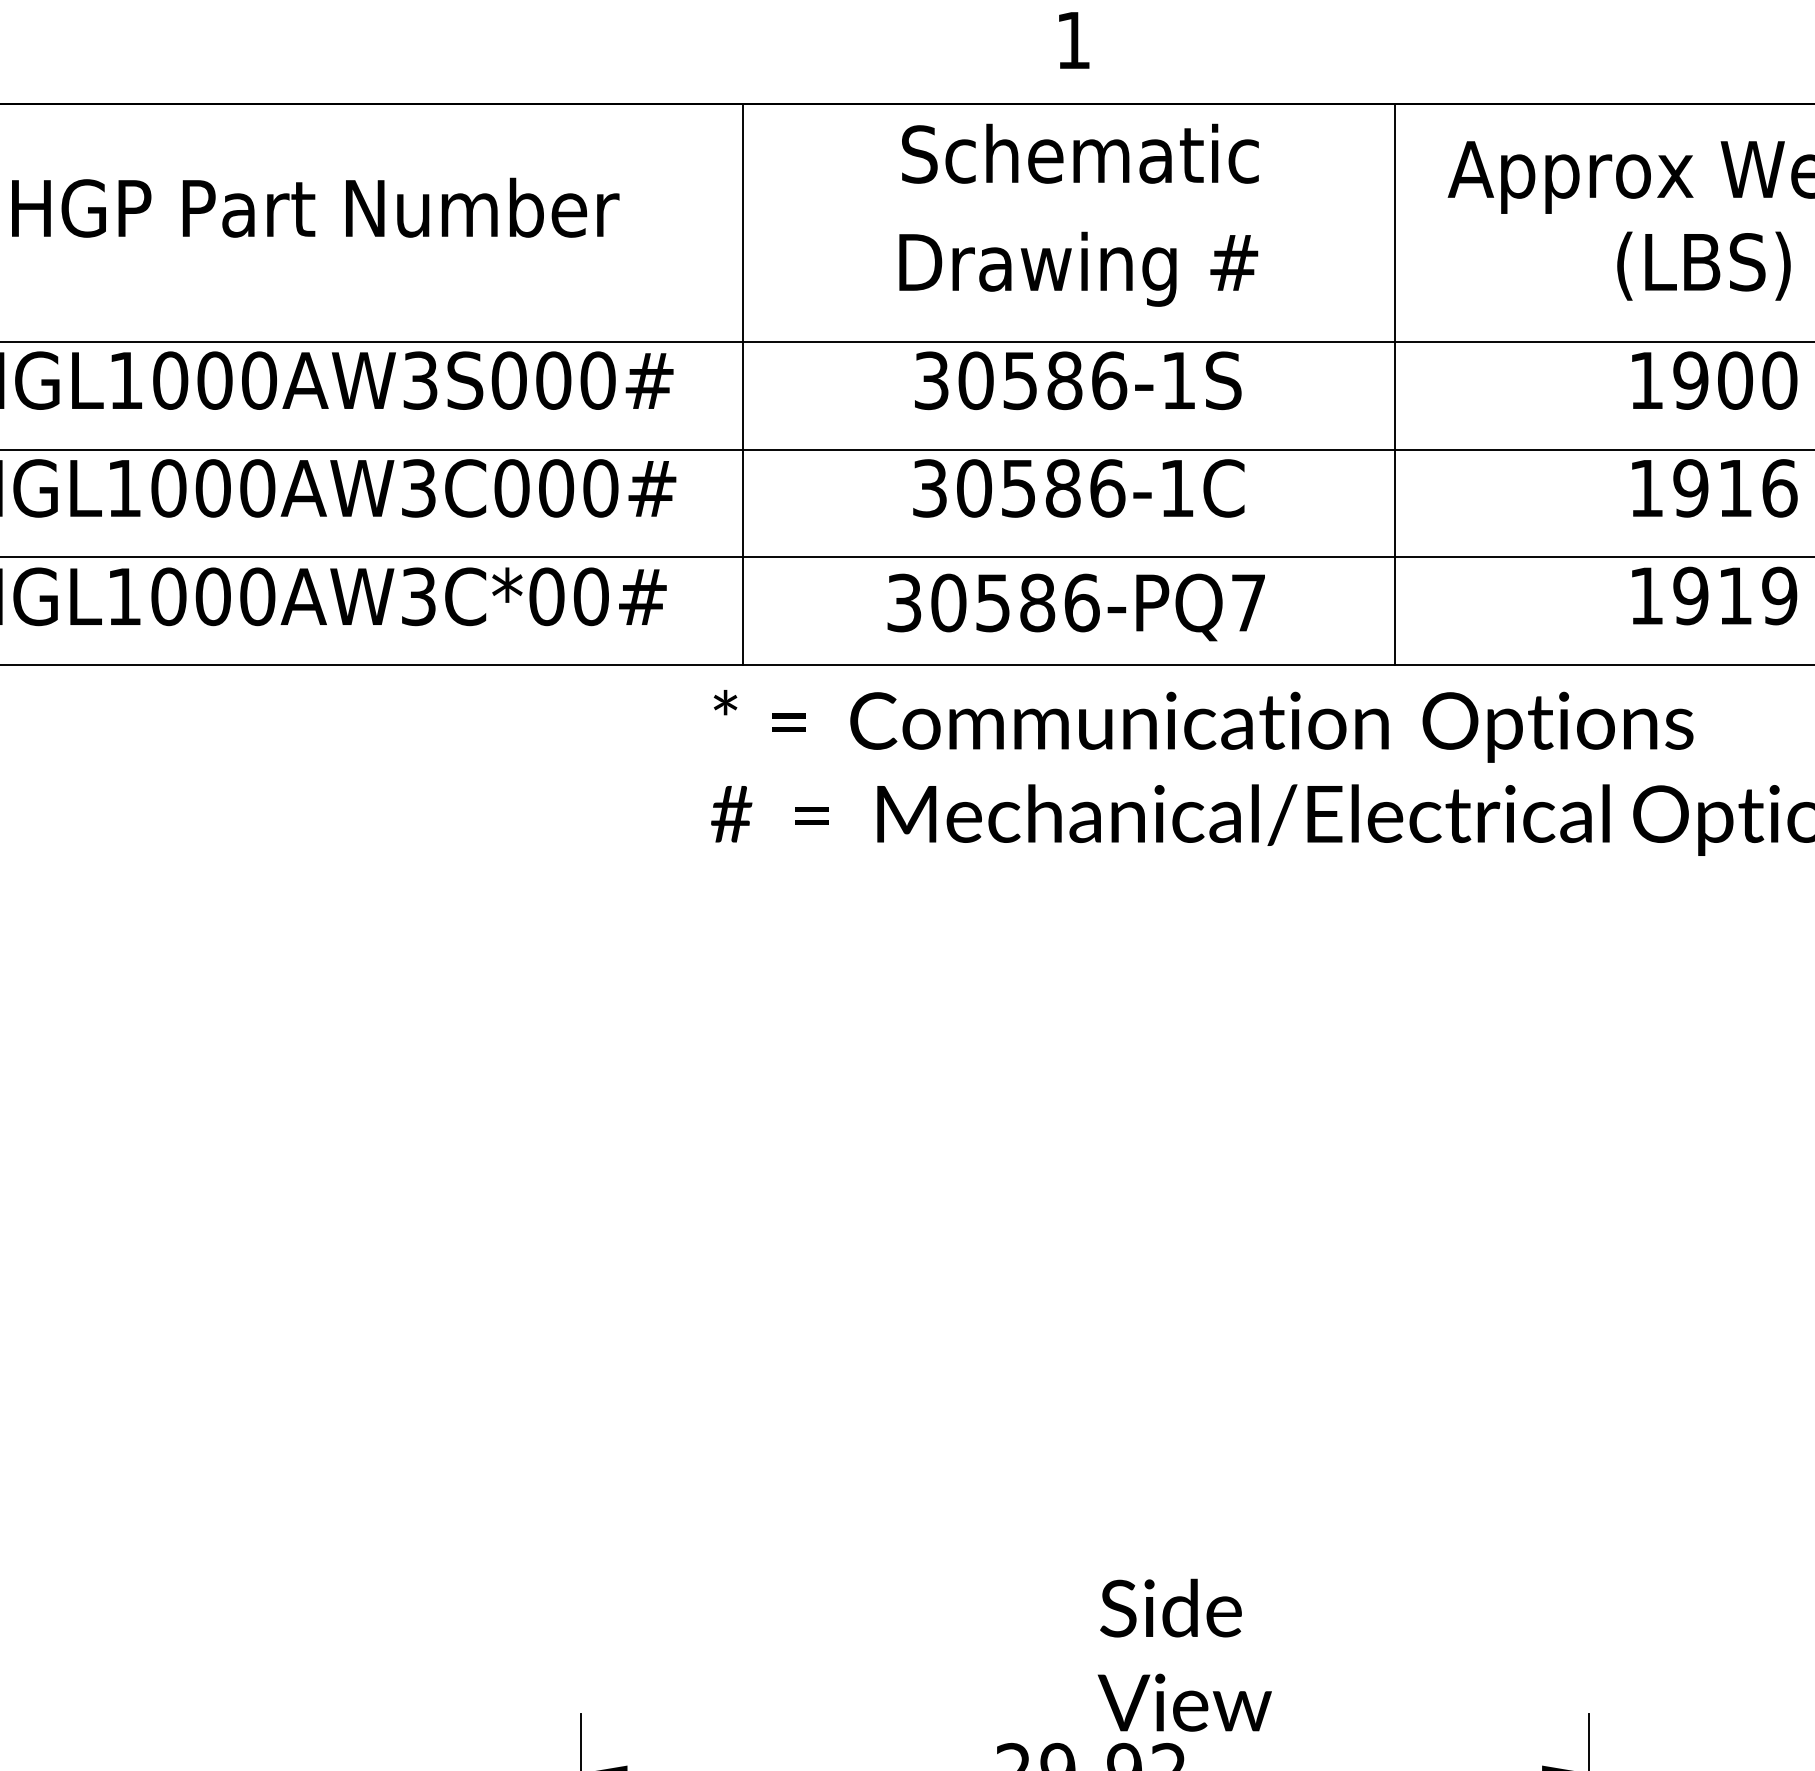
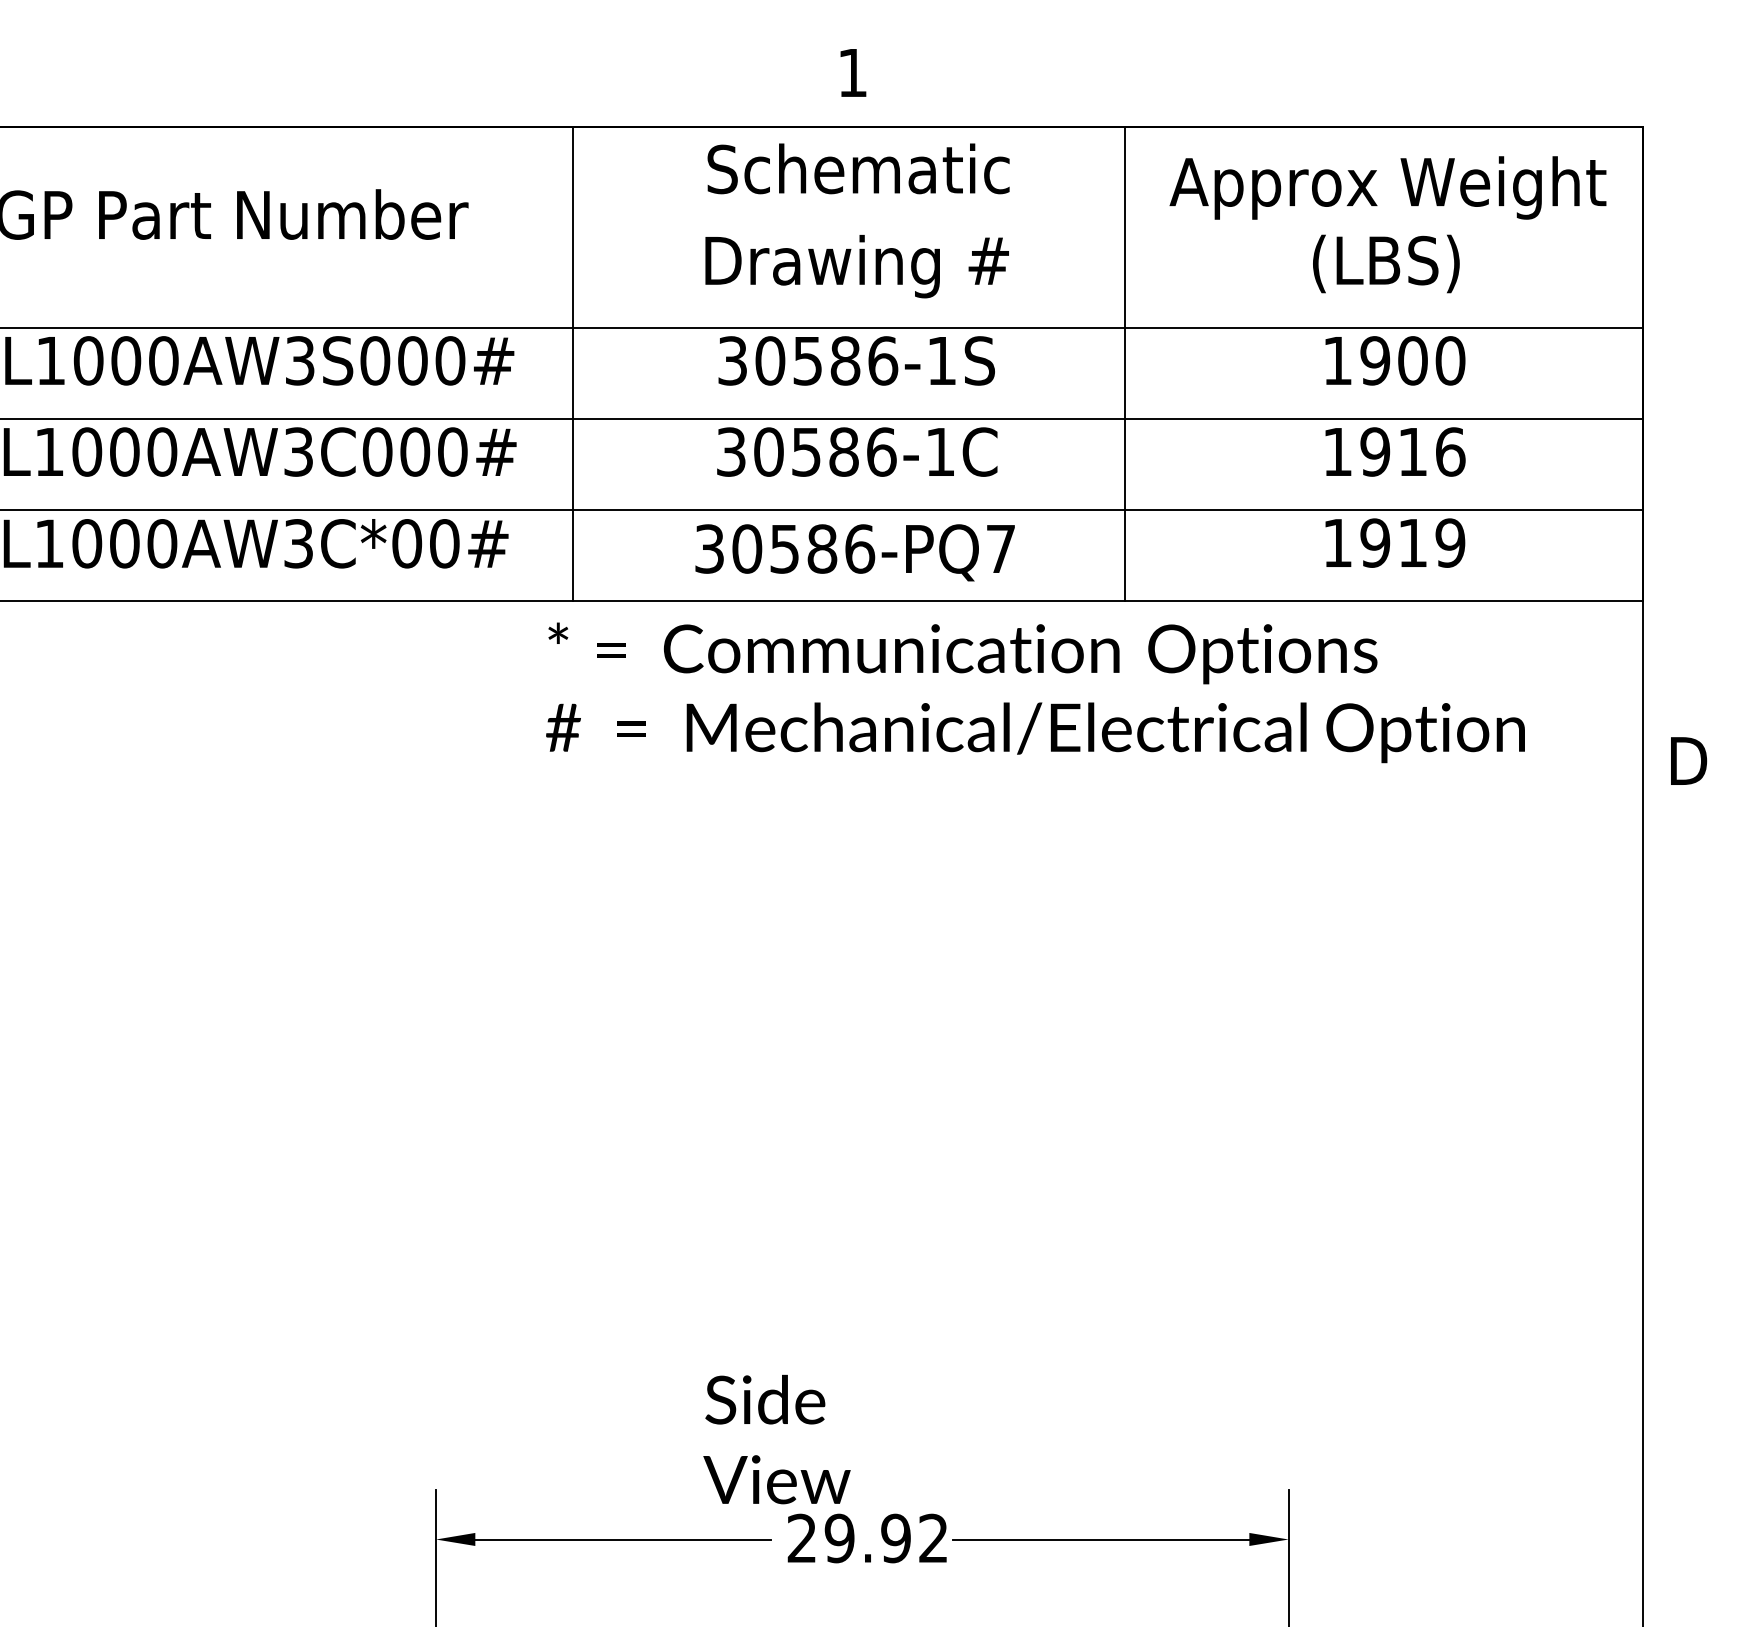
text: (1184, 1655) -> (776, 1439), moved

